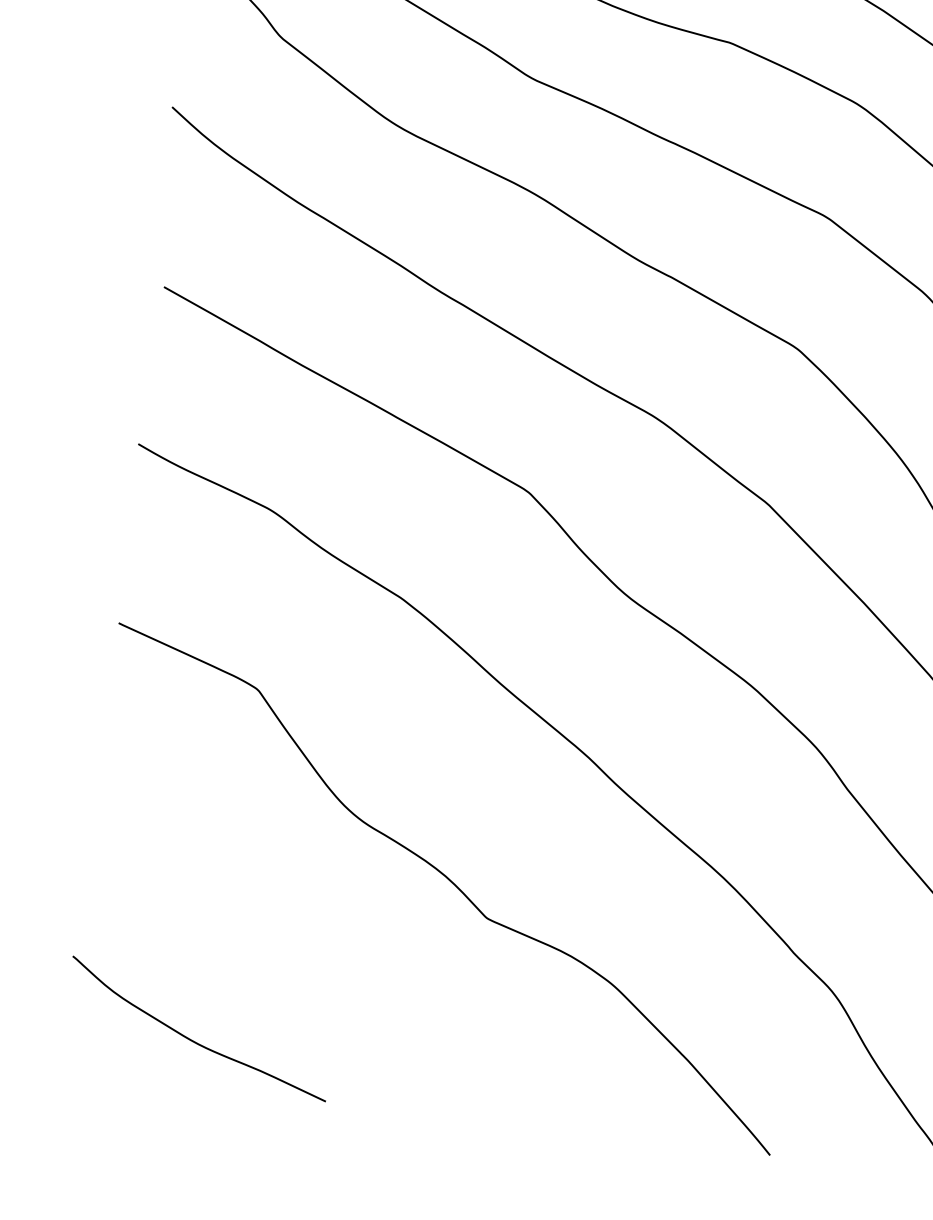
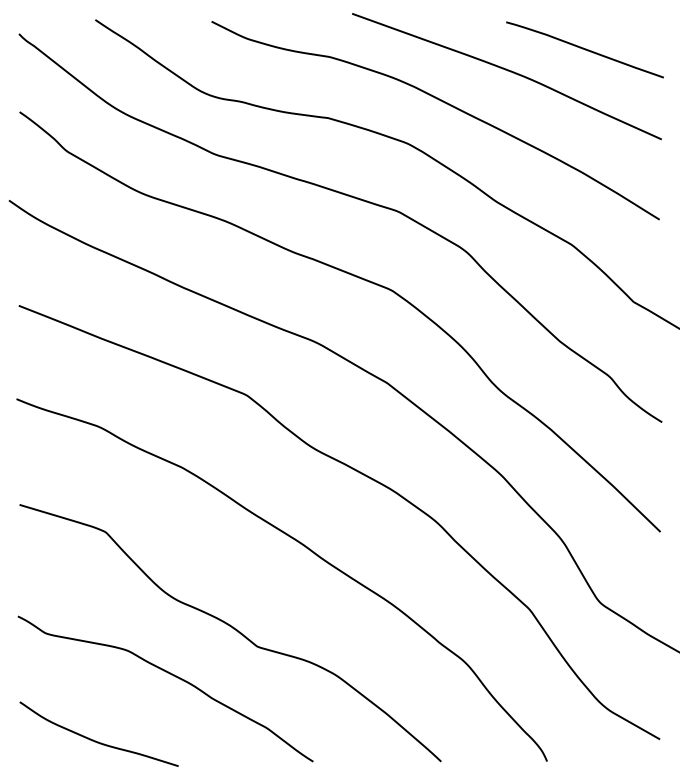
curve: (335, 946) -> (171, 675), added

